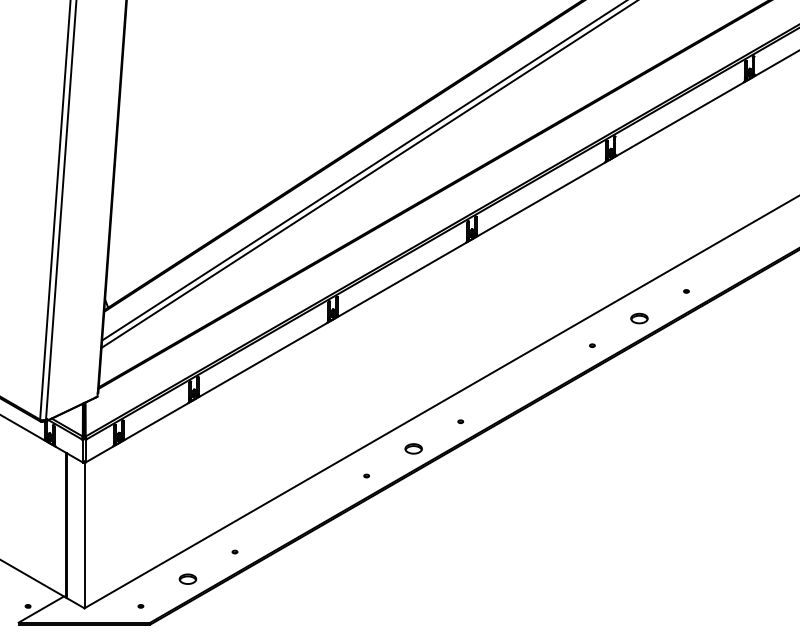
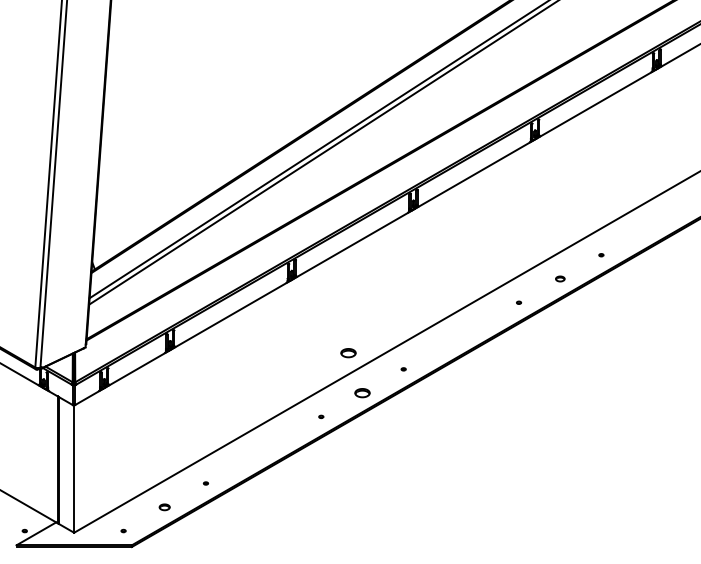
part: (639, 318) -> (560, 278), size x0.6
part: (397, 403) -> (348, 353), added
part: (187, 579) -> (164, 507), size x0.7

